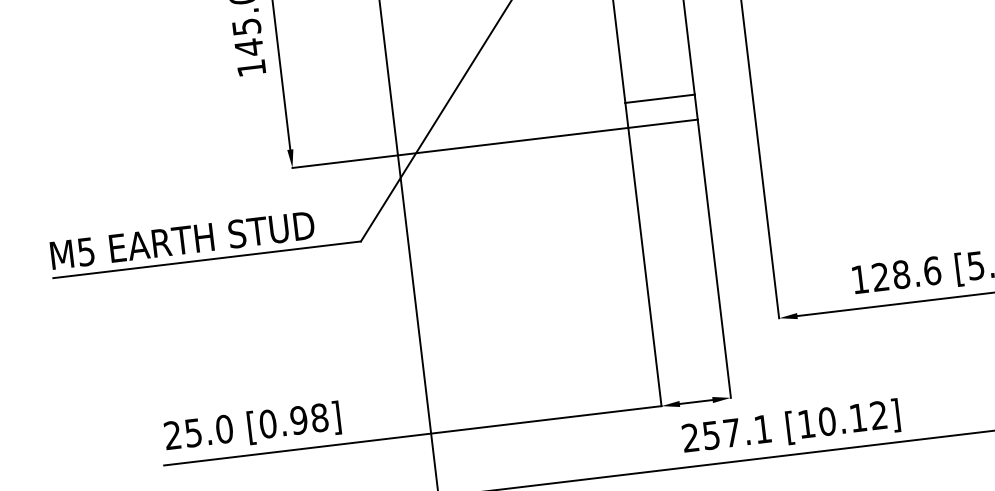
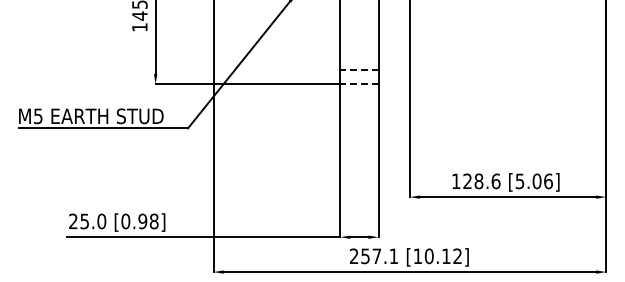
line: (658, 99) -> (358, 70), solid -> dashed
line: (661, 124) -> (358, 84), solid -> dashed

